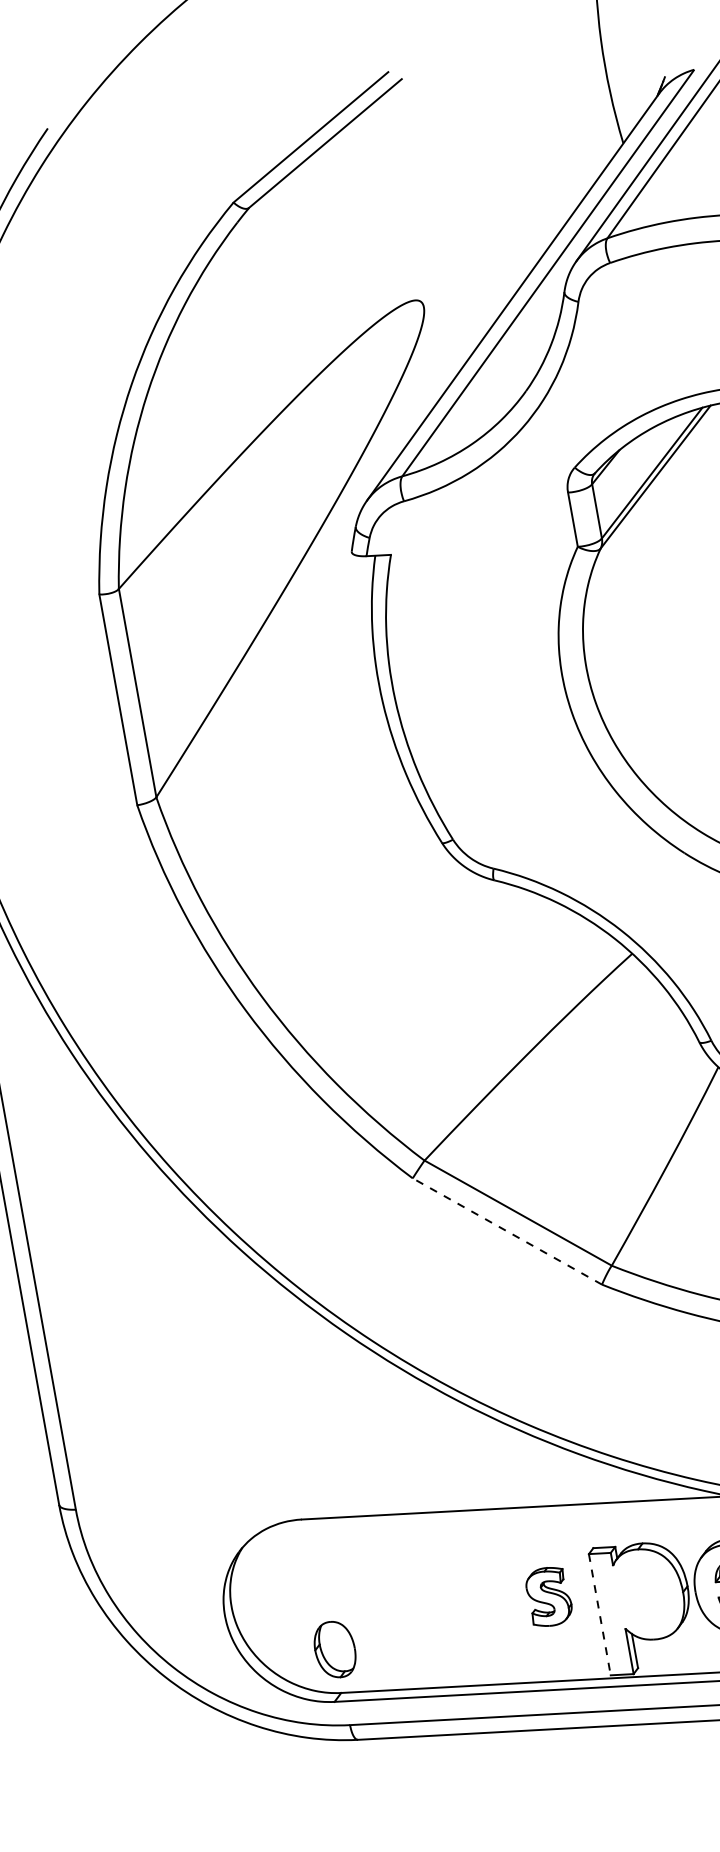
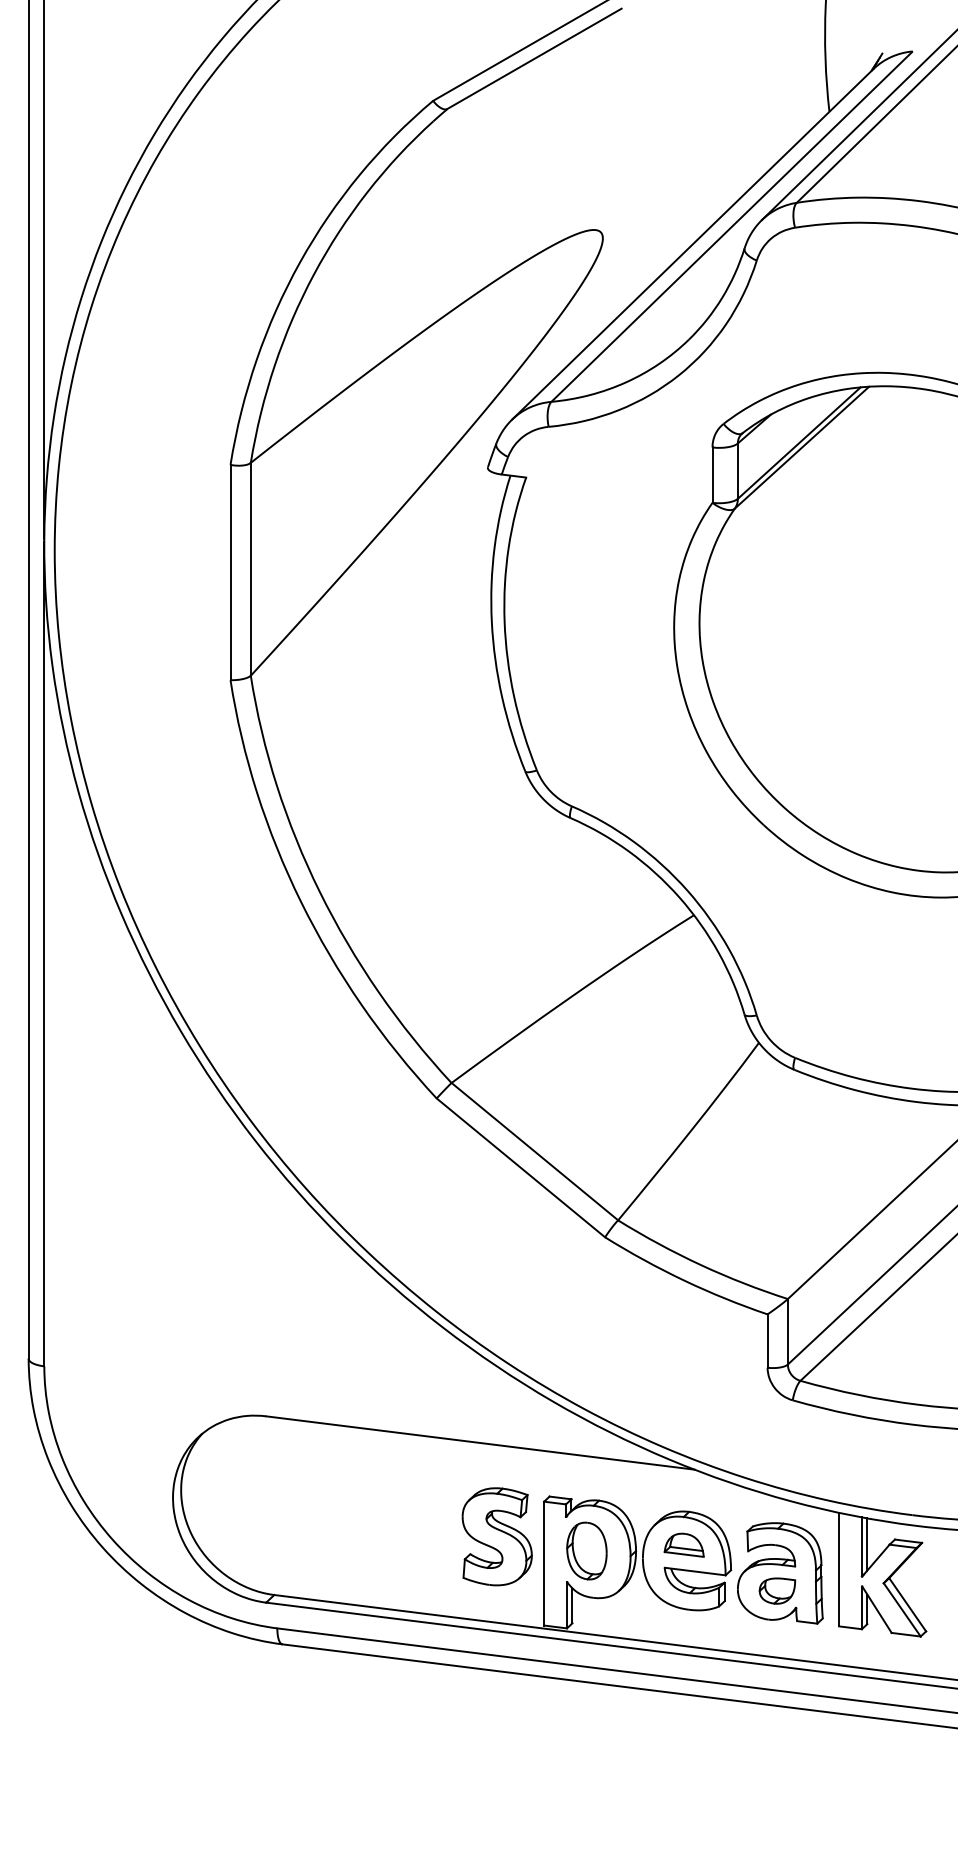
line: (506, 1231) -> (520, 1167), dashed -> solid
part: (548, 1596) -> (496, 1536), size x1.67
line: (600, 1614) -> (544, 1563), dashed -> solid
part: (334, 1649) -> (586, 1550), moved

